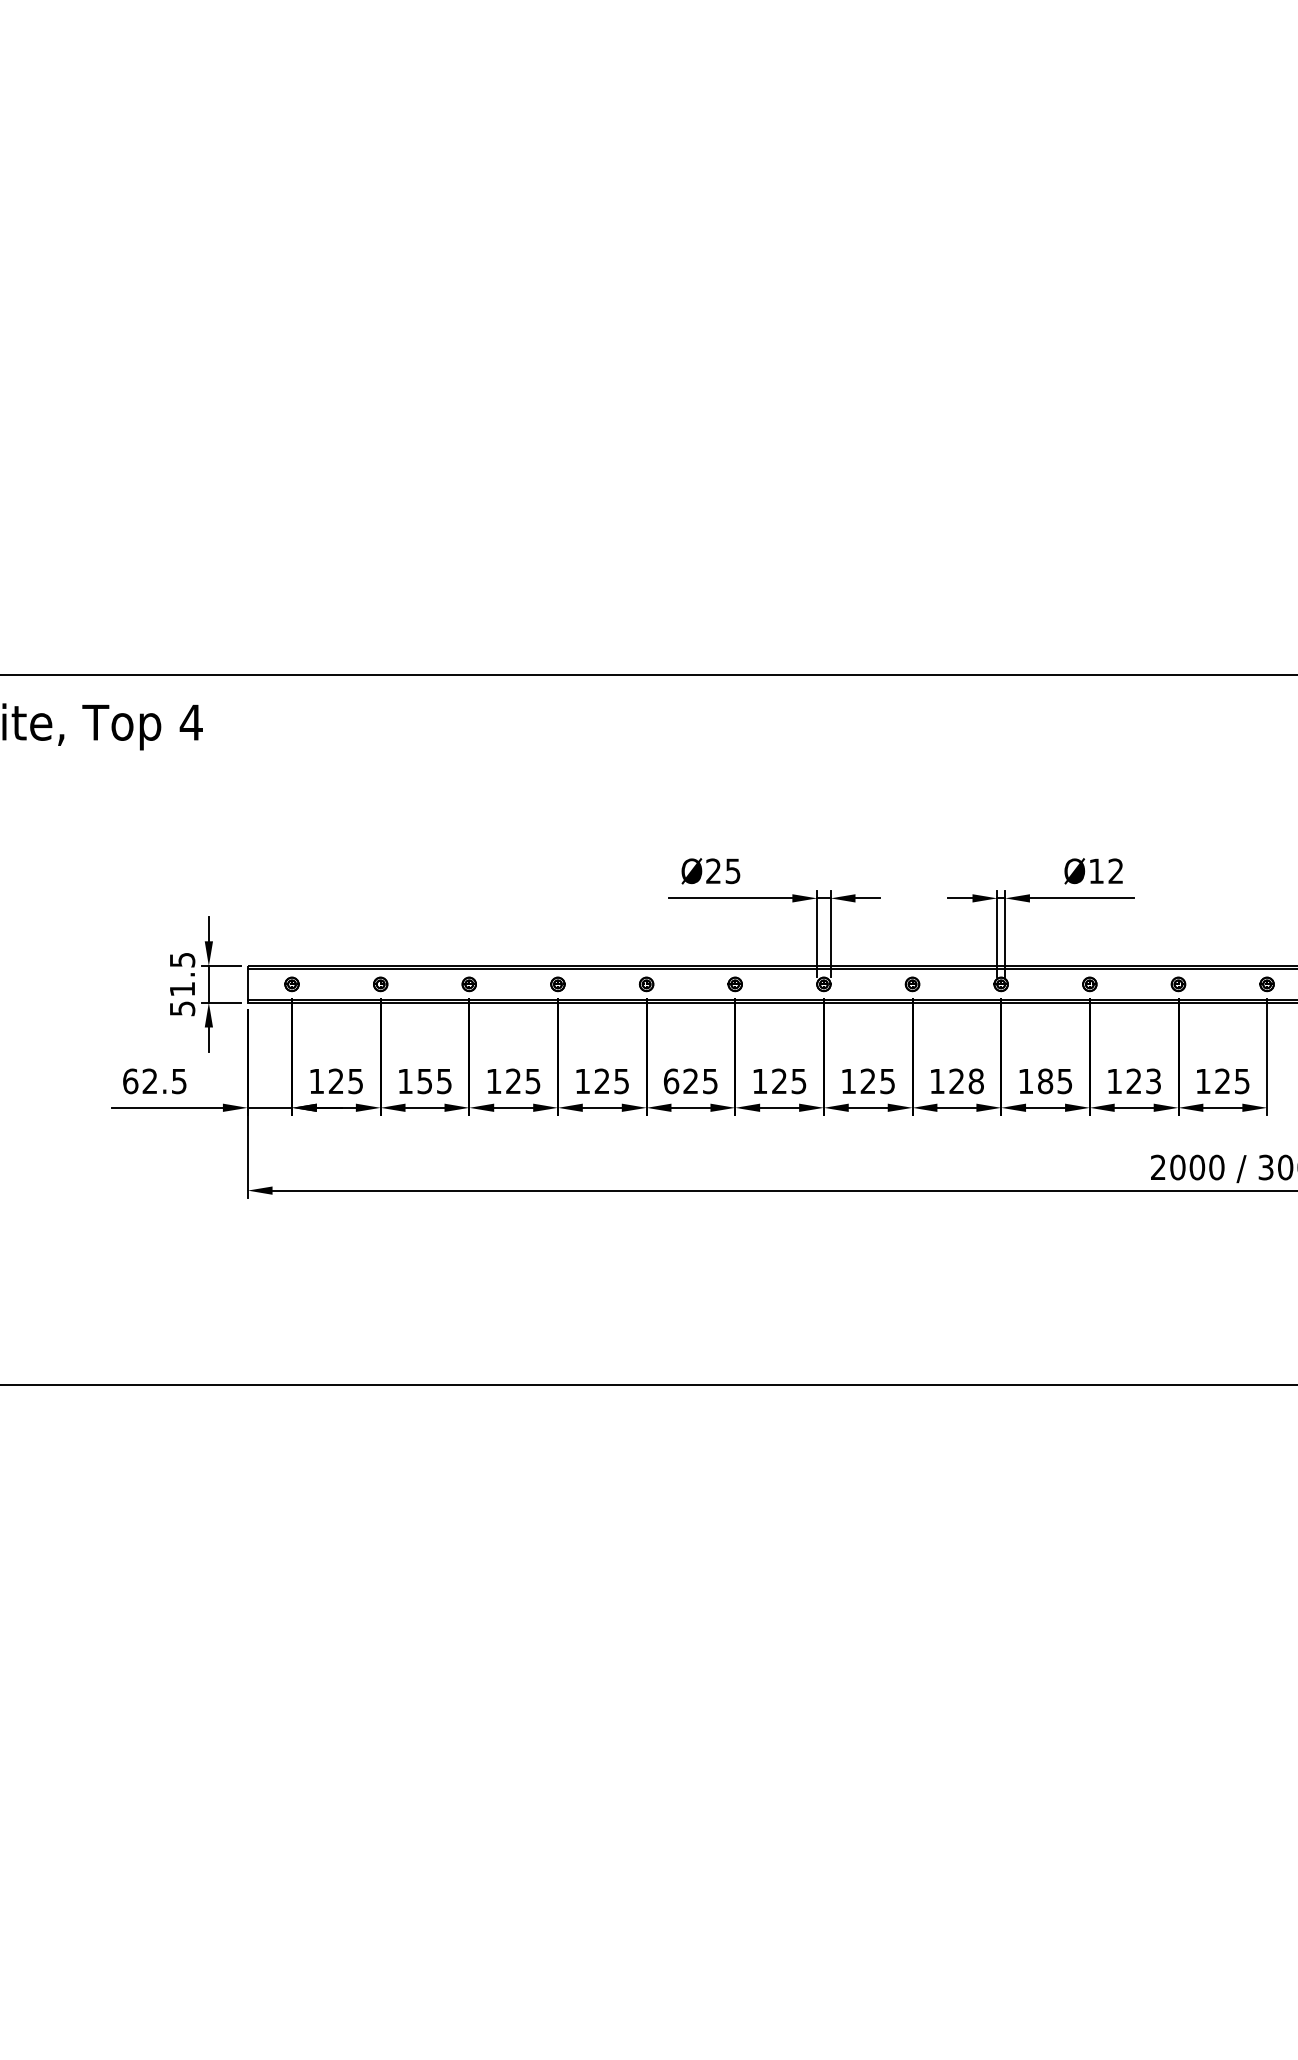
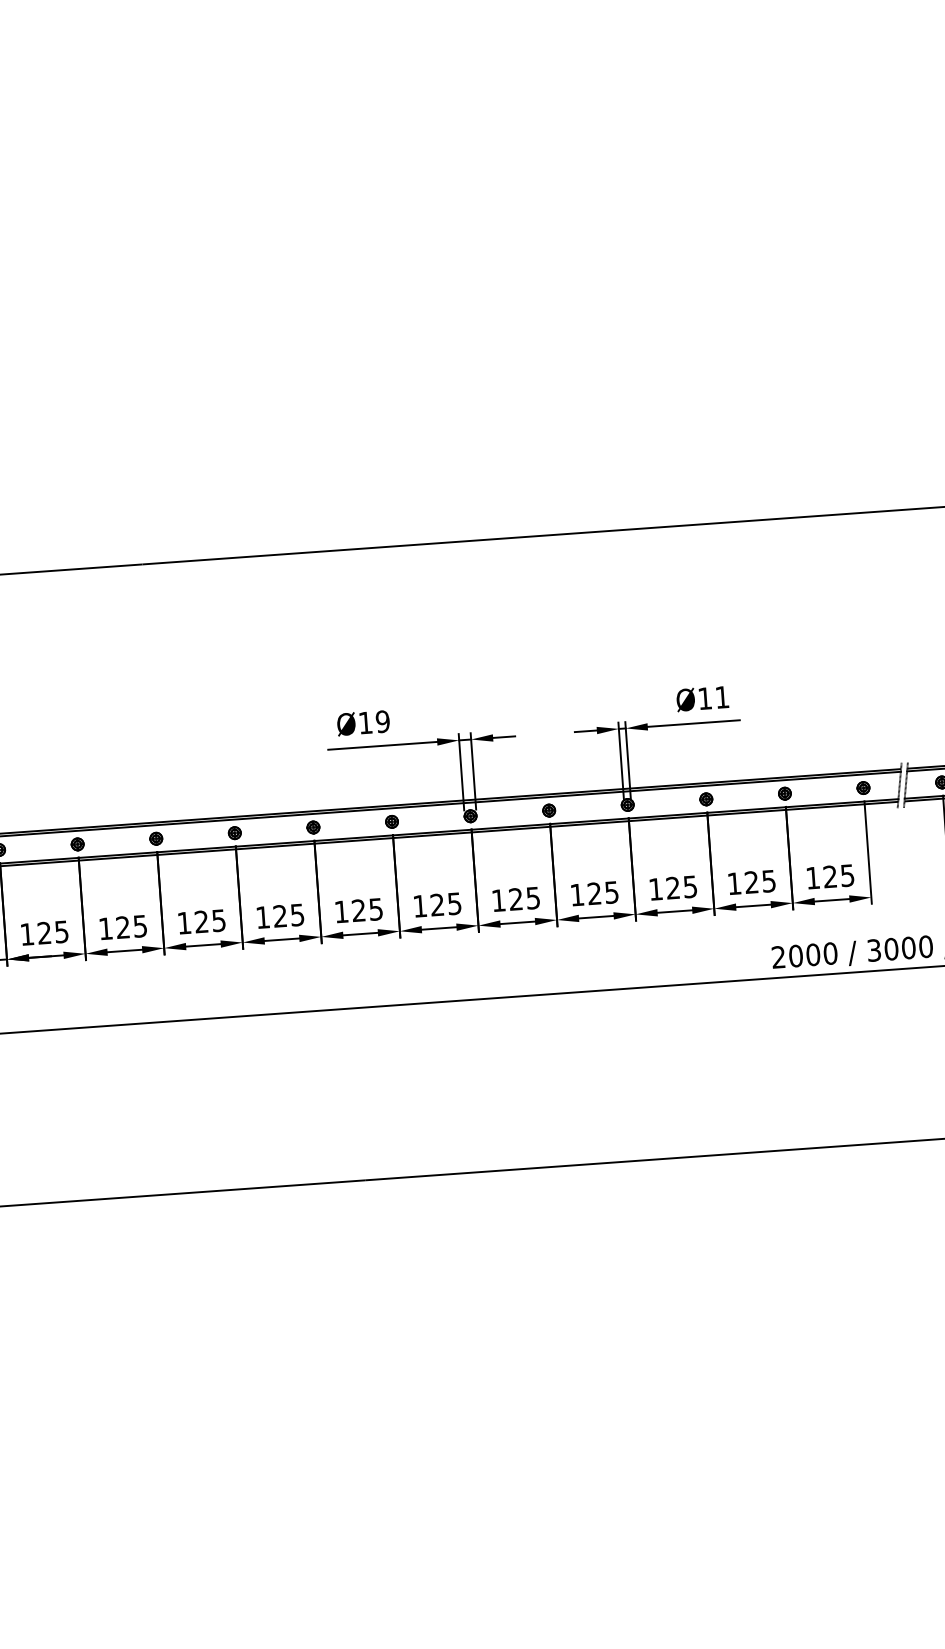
text: (723, 870) -> (374, 721), Ø25 -> Ø19
text: (1115, 870) -> (721, 696), Ø12 -> Ø11
text: (1153, 1080) -> (768, 880), 123 -> 125
text: (424, 1081) -> (122, 927), 155 -> 125
text: (671, 1081) -> (341, 911), 625 -> 125
text: (975, 1081) -> (611, 892), 128 -> 125
text: (1045, 1081) -> (673, 888), 185 -> 125

